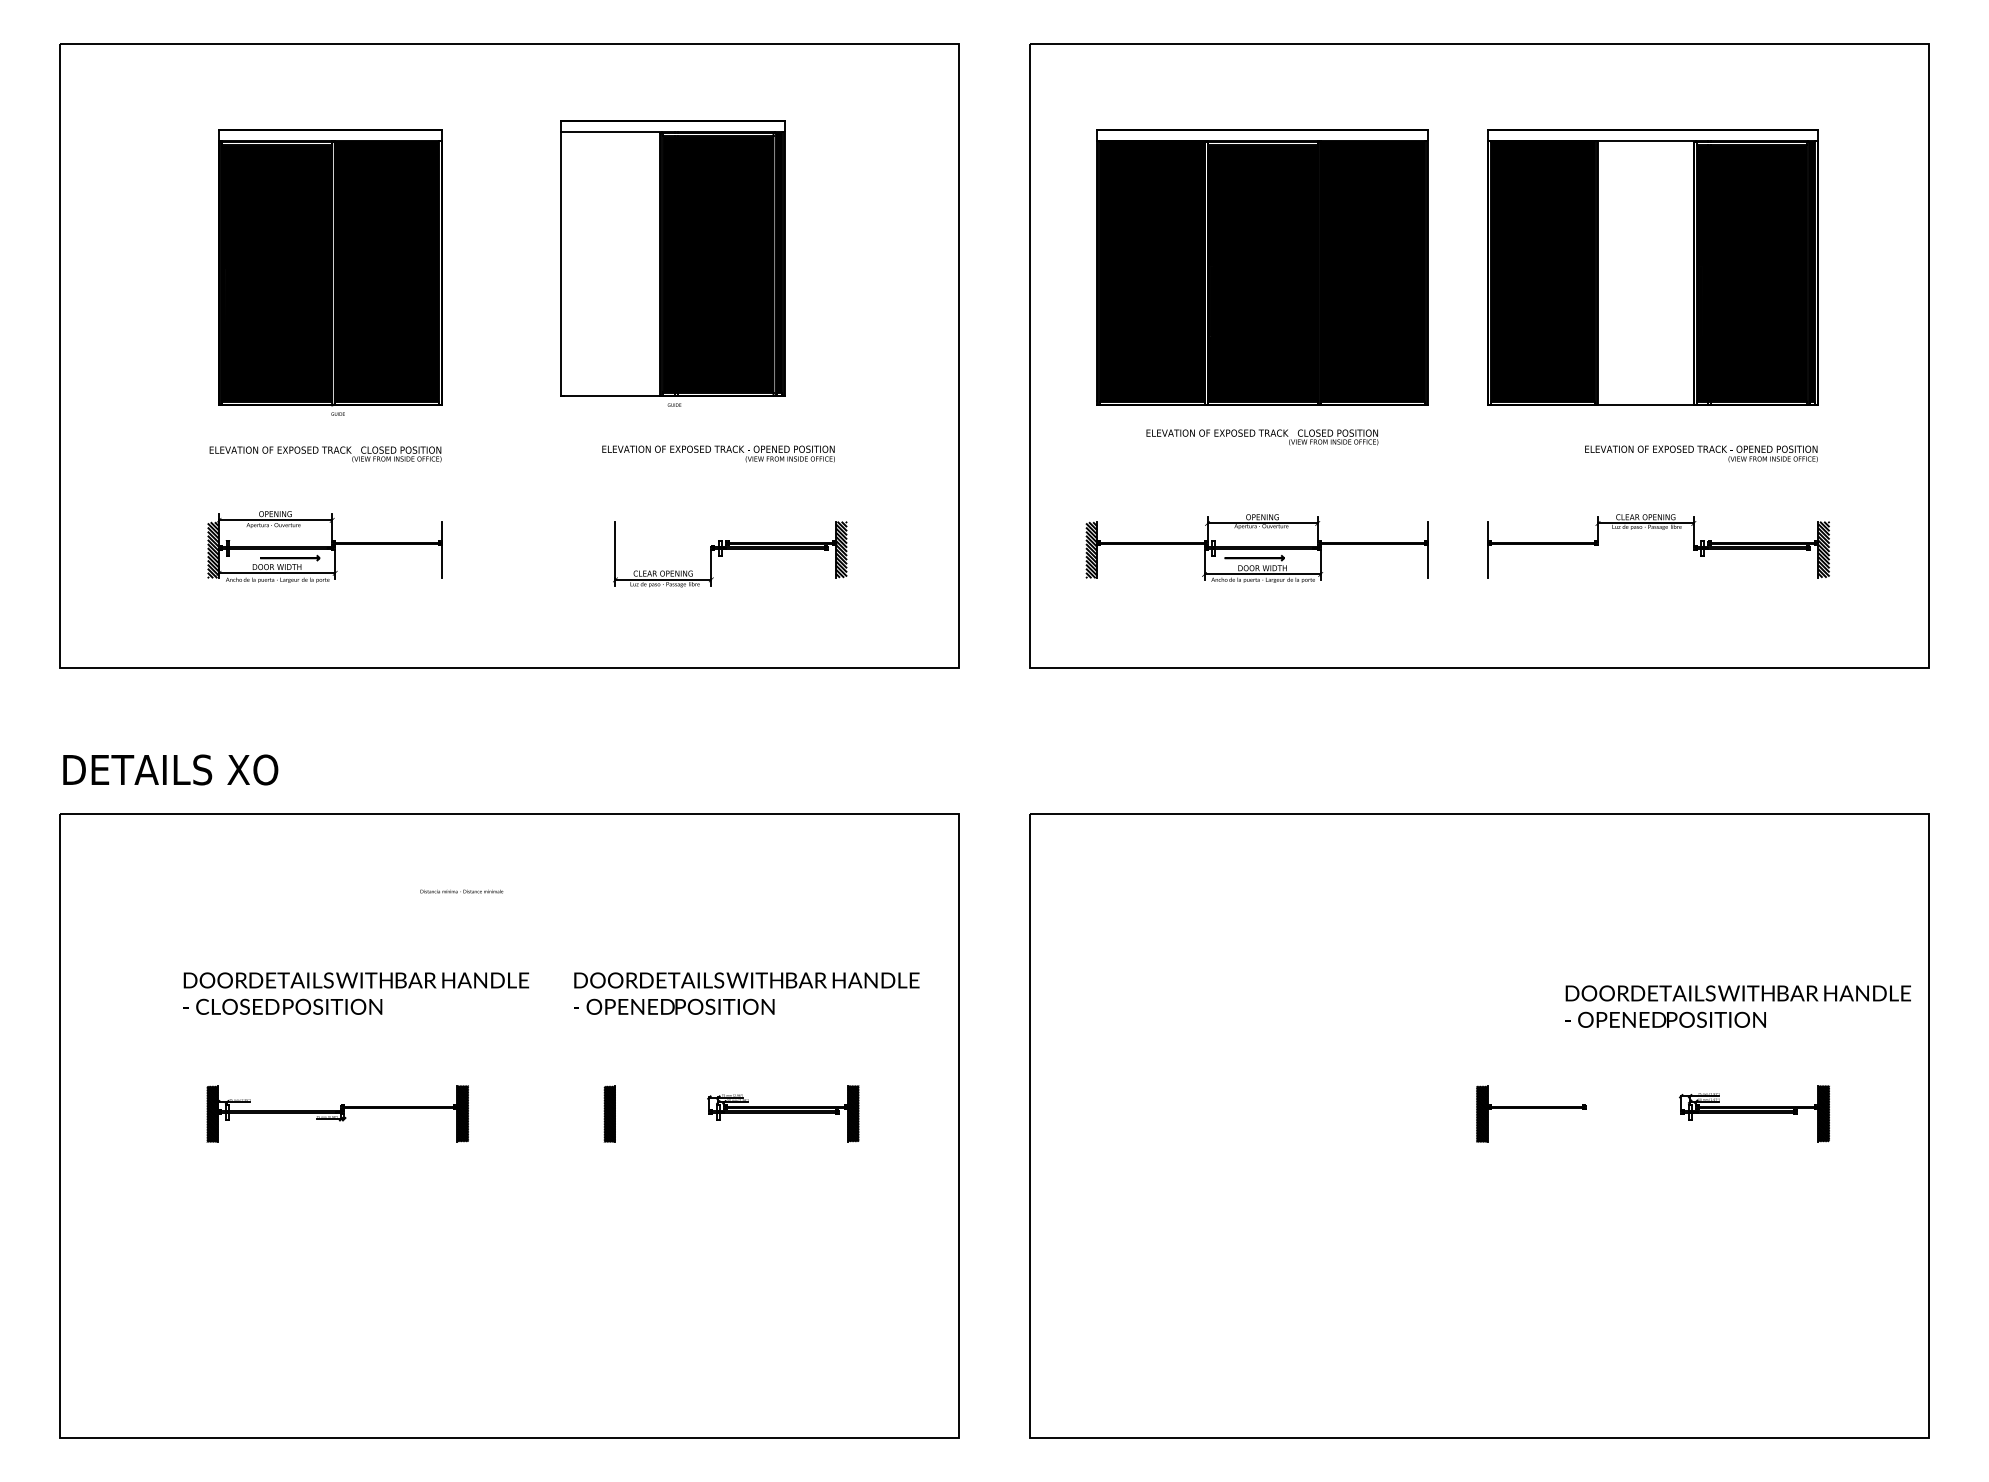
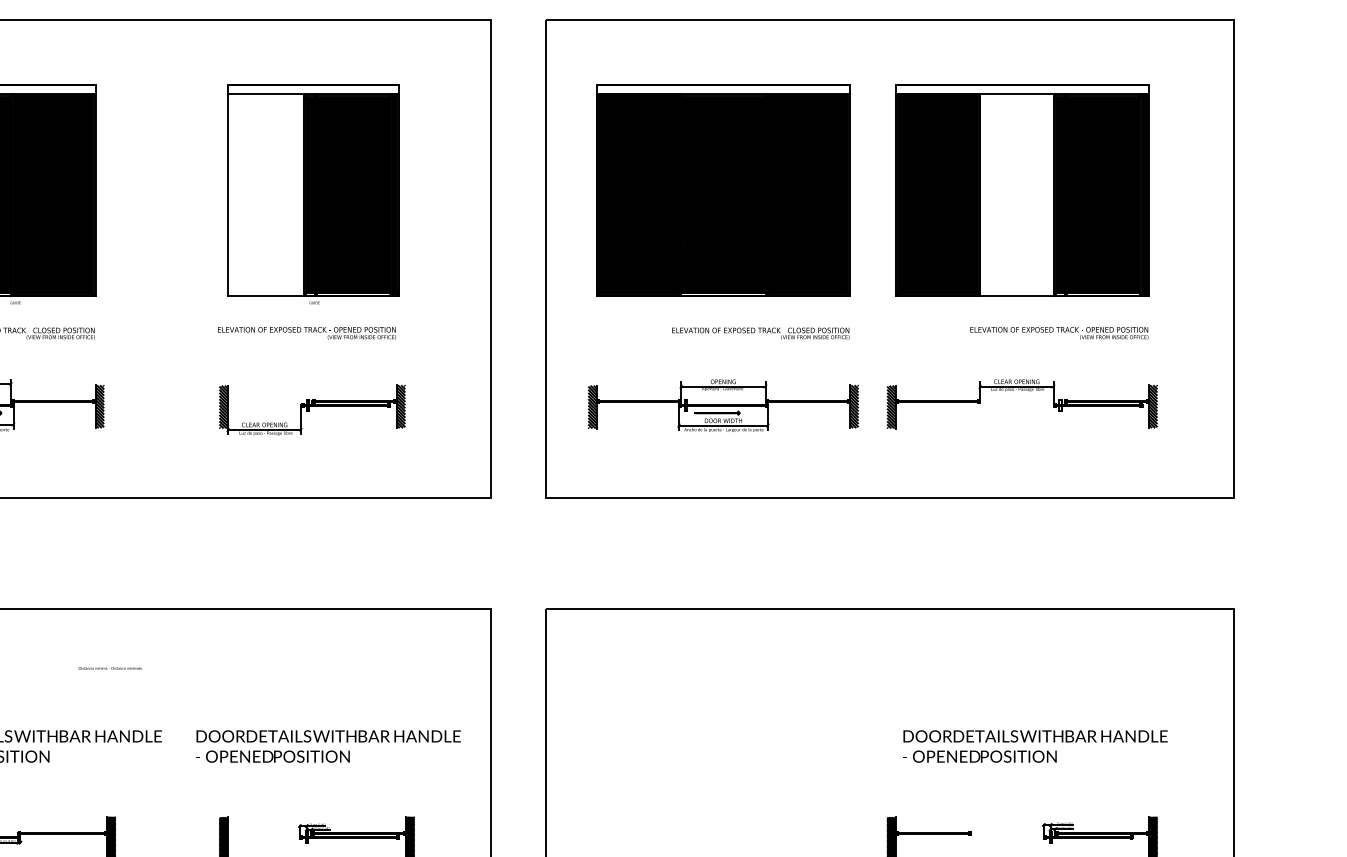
part: (672, 263) -> (313, 194), moved
text: (1262, 437) -> (760, 333), moved
hatch: (447, 549) -> (99, 406), added
hatch: (1433, 549) -> (854, 406), added
hatch: (609, 550) -> (223, 407), added
hatch: (1481, 550) -> (891, 407), added
text: (1737, 1006) -> (1034, 746), moved

